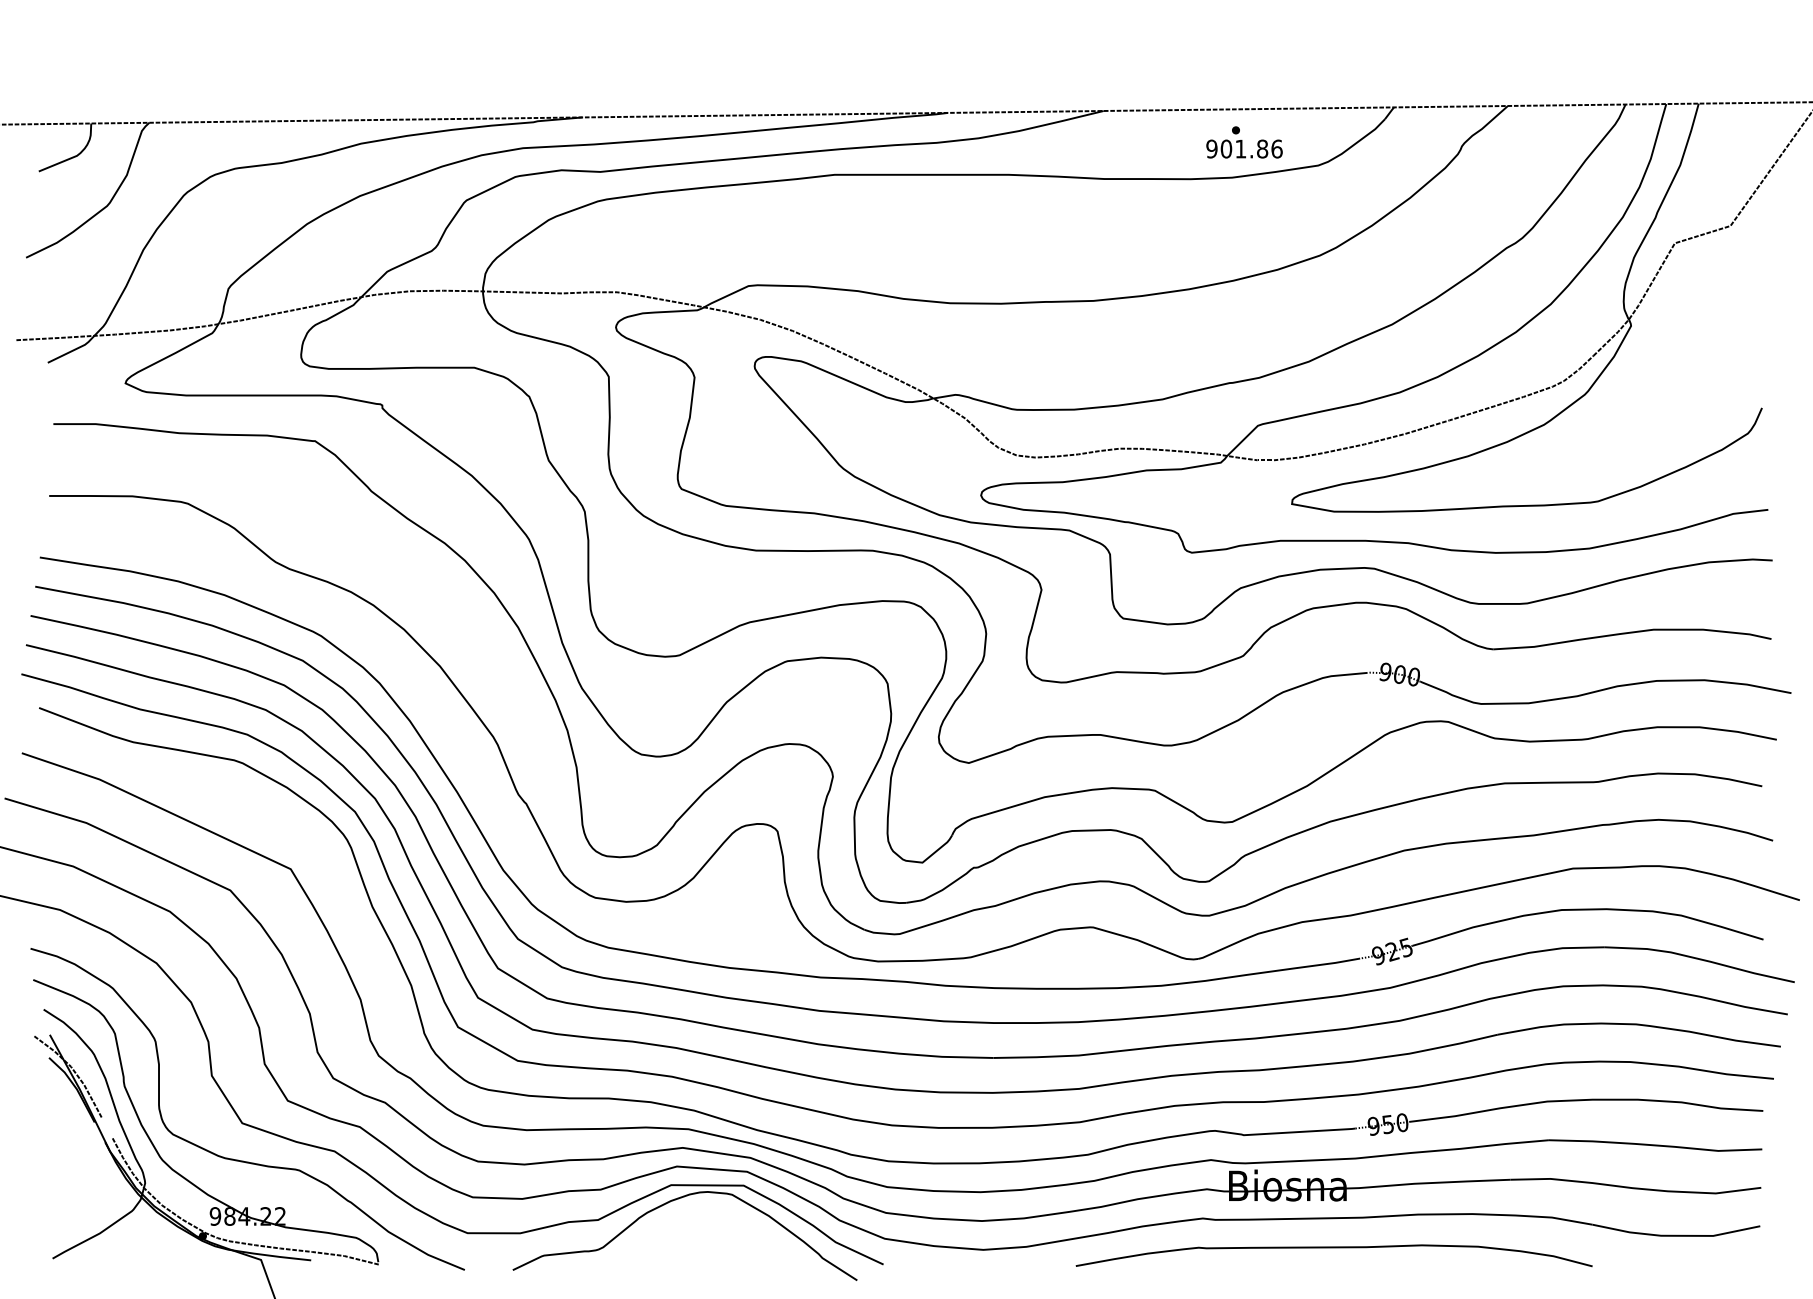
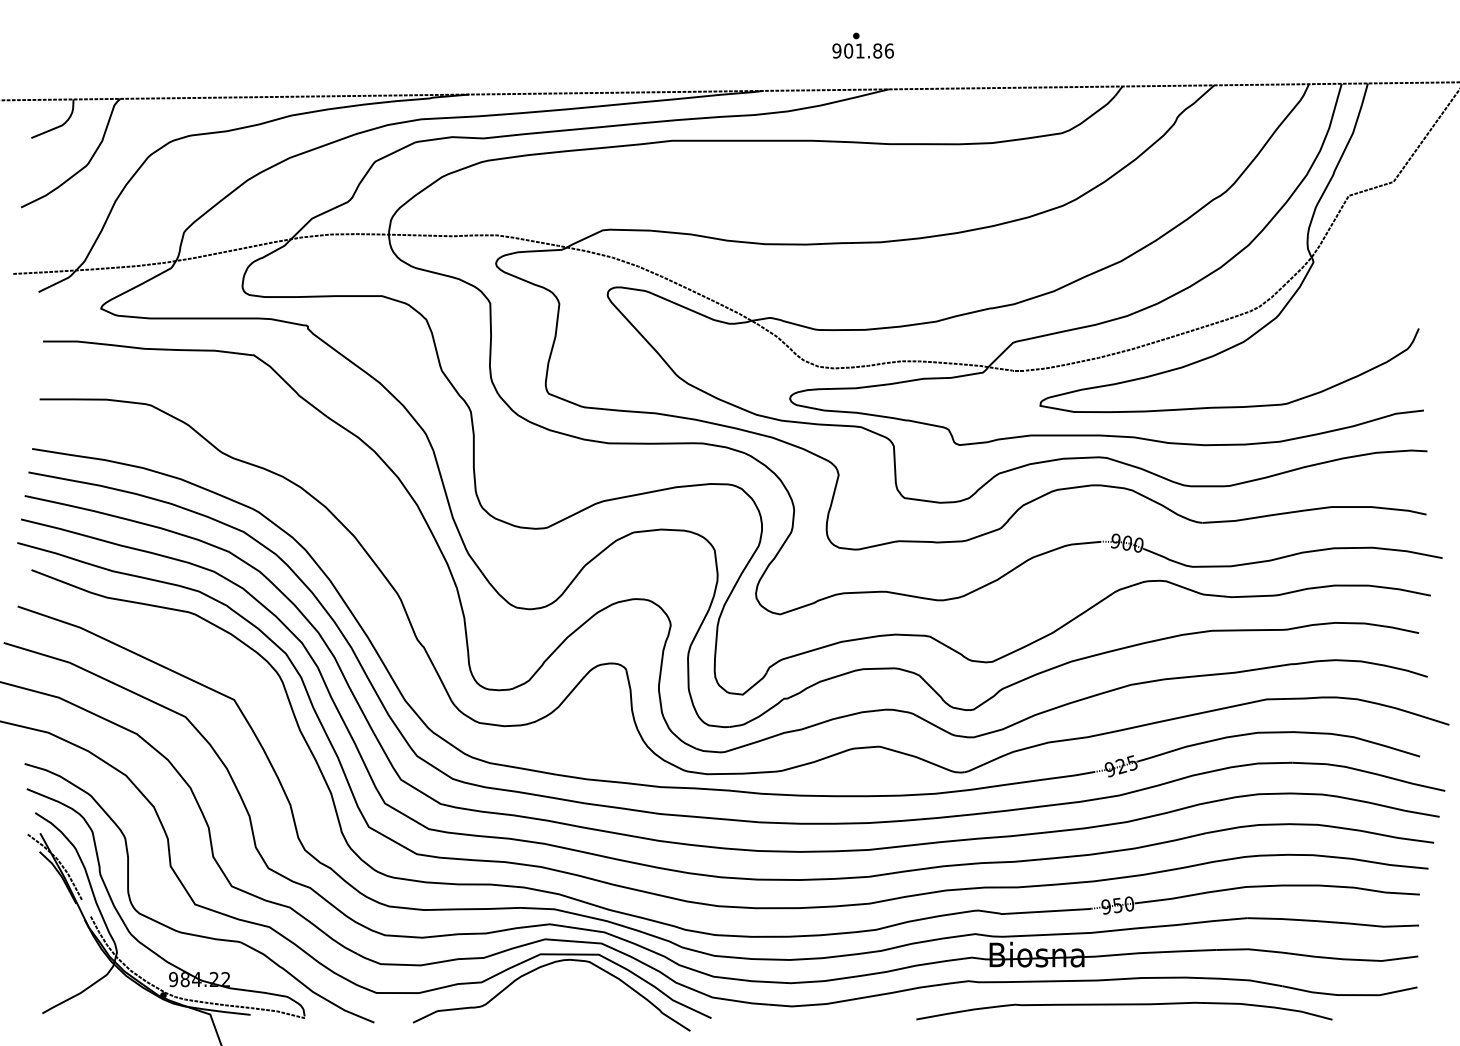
text: (1243, 142) -> (862, 45), moved
curve: (1334, 1248) -> (1124, 1005), moved

